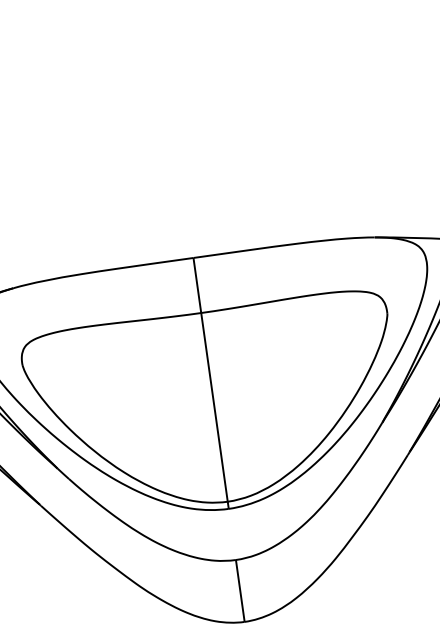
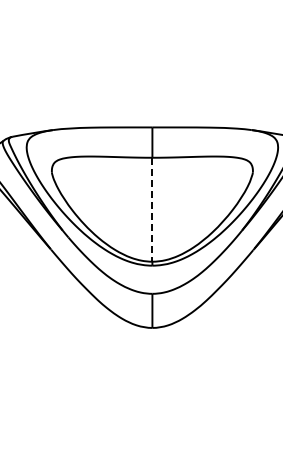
line: (214, 406) -> (152, 209), solid -> dashed

